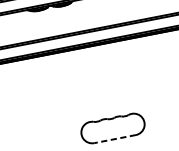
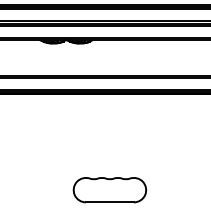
line: (114, 139) -> (109, 202), dashed -> solid

